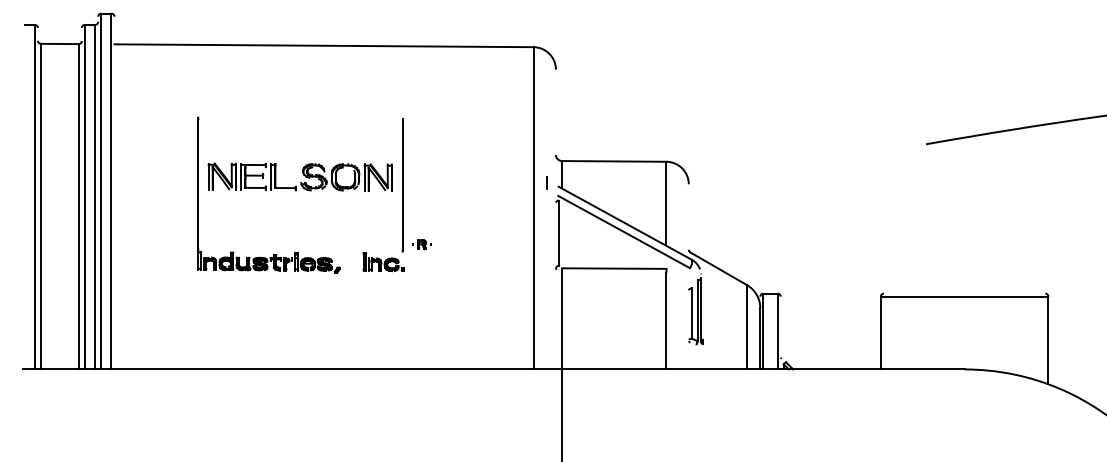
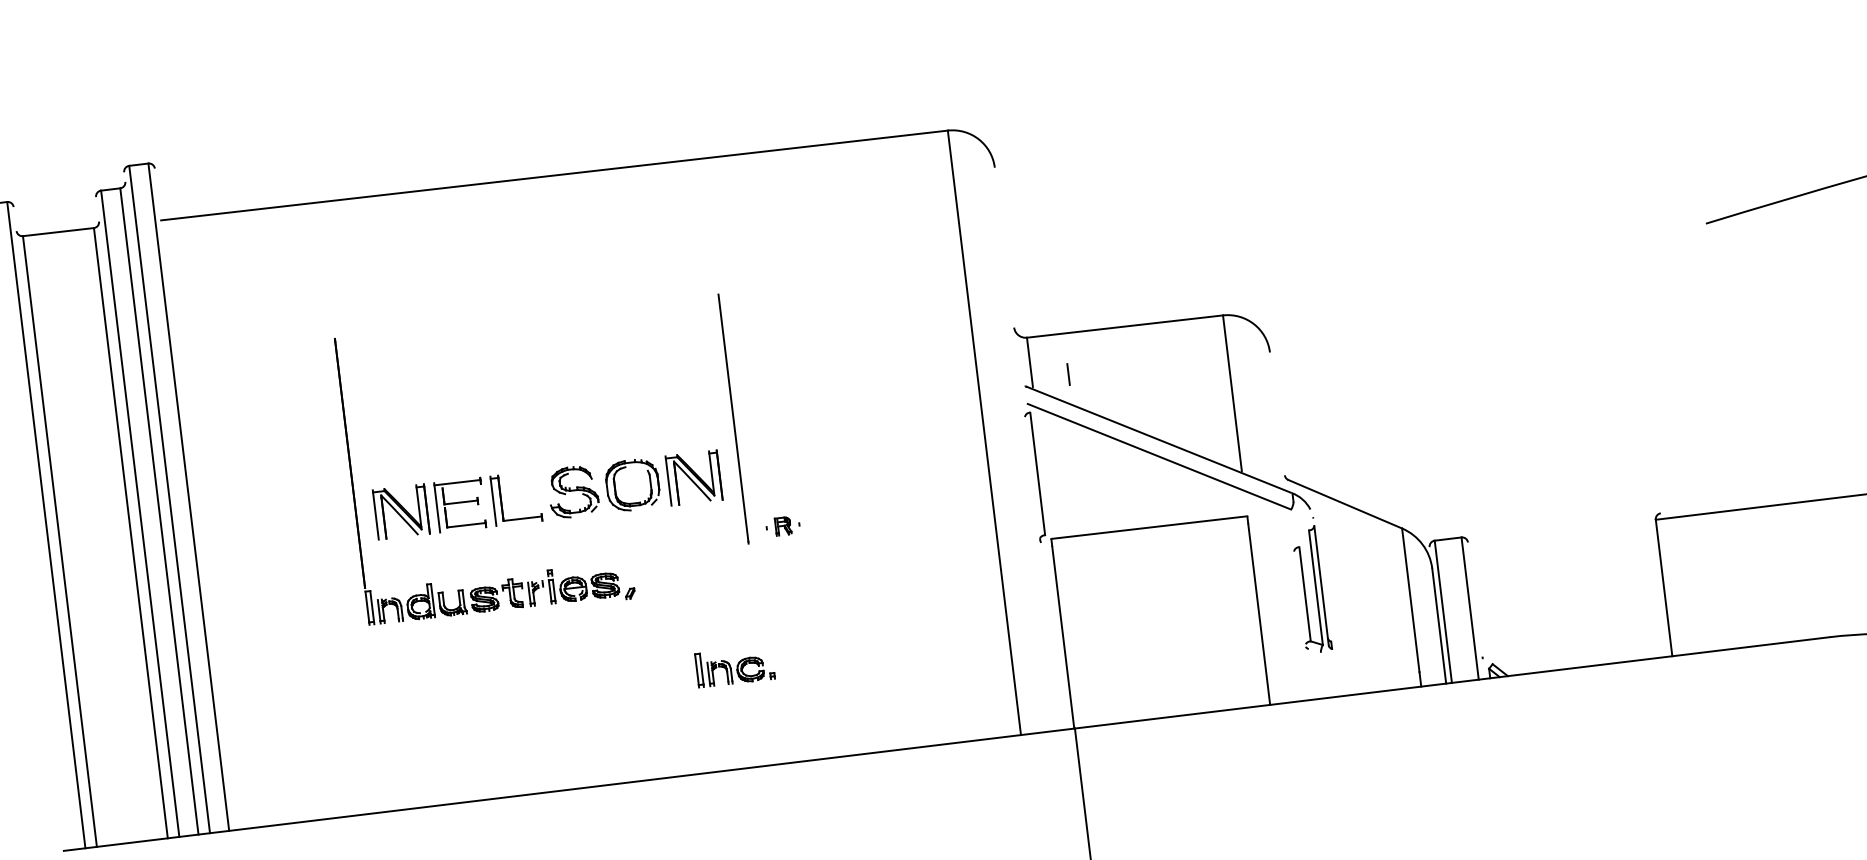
part: (299, 176) -> (546, 493), moved
line: (546, 182) -> (1068, 373), moved
part: (383, 262) -> (734, 667), moved

